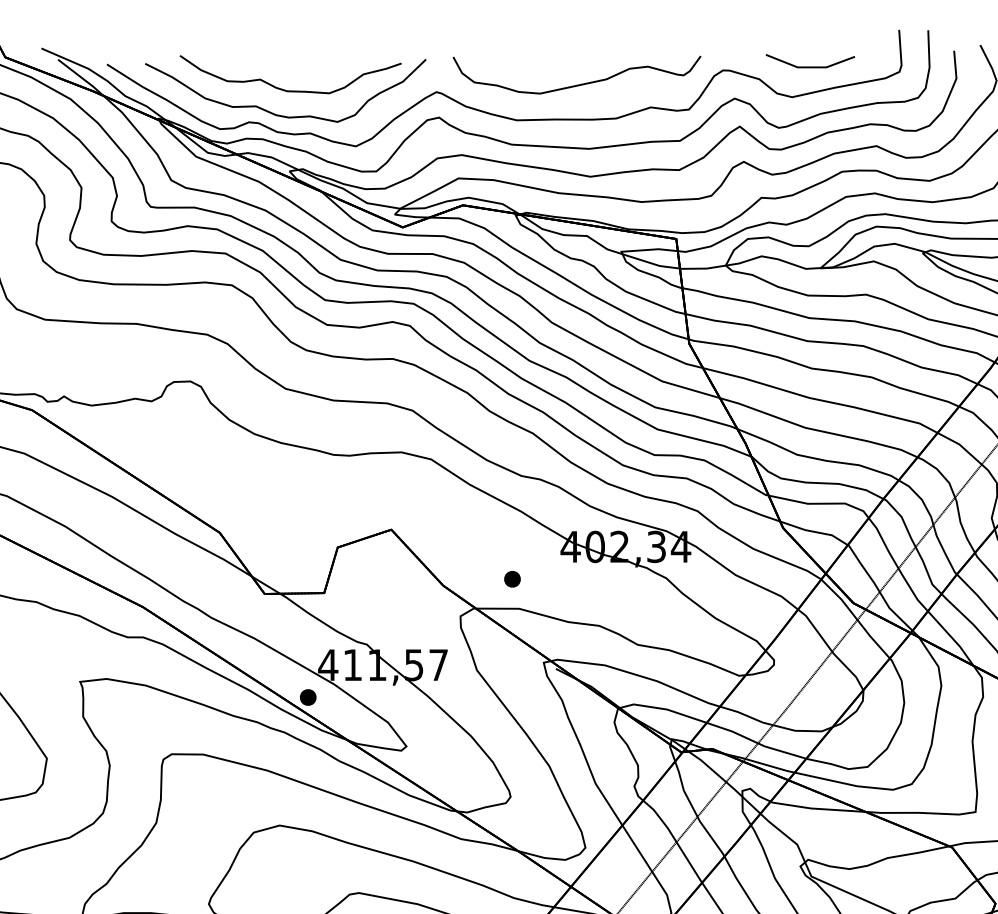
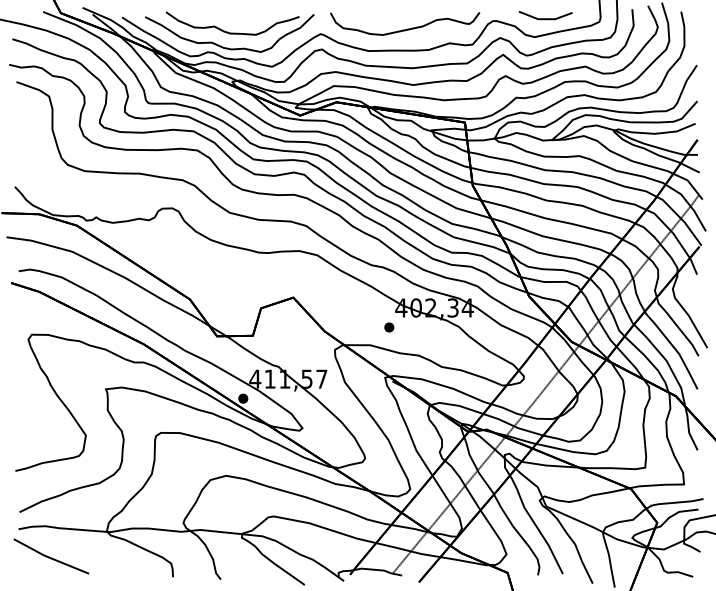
part: (512, 579) -> (389, 327), moved

